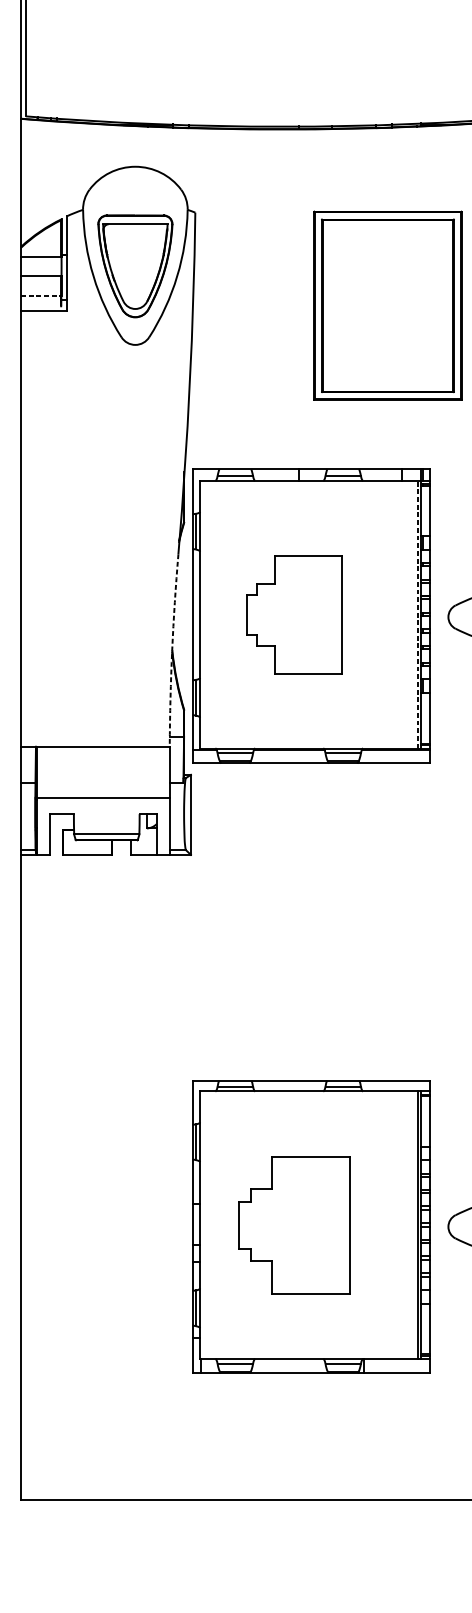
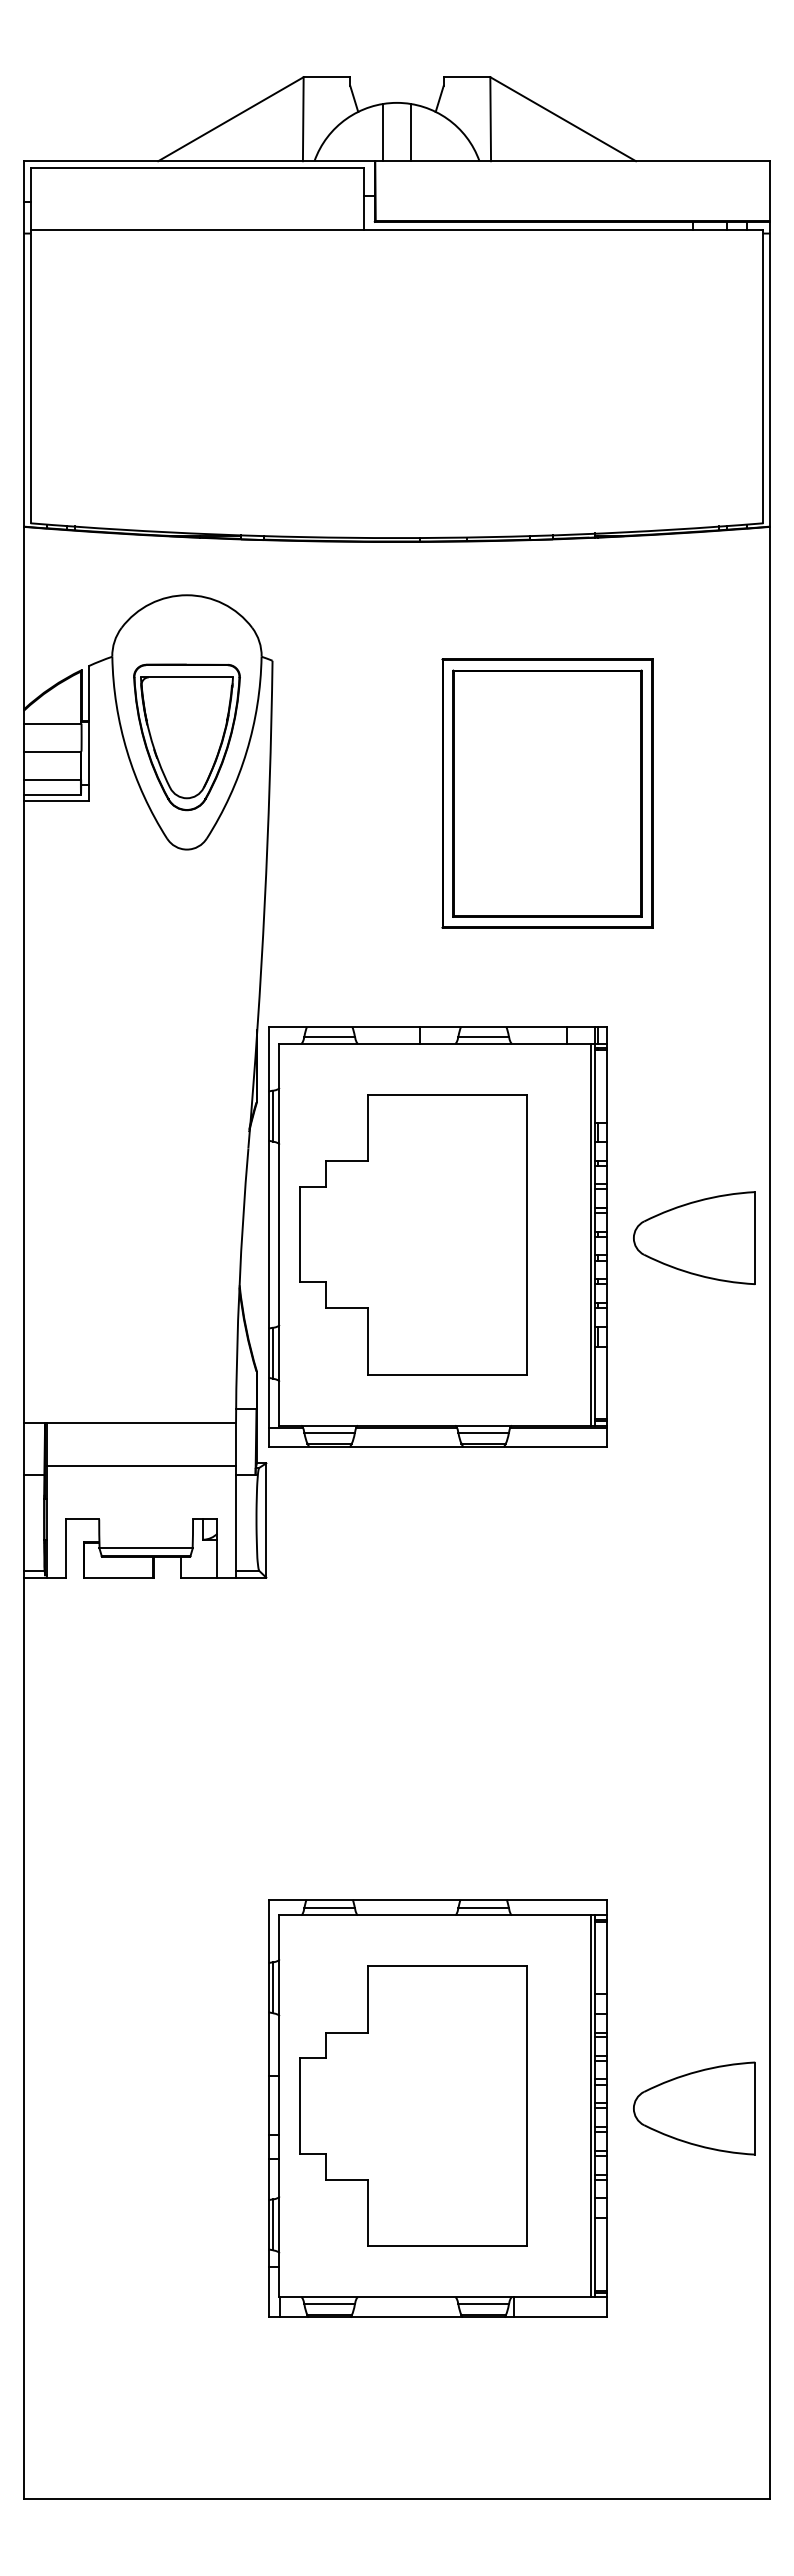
line: (41, 295) -> (52, 779), dashed -> solid
line: (41, 306) -> (52, 794), added
part: (294, 614) -> (413, 1234), size x1.67
line: (418, 614) -> (590, 1234), dashed -> solid
arc: (172, 650) -> (239, 1285), dashed -> solid
line: (102, 798) -> (140, 1465), moved
part: (294, 1224) -> (413, 2105), size x1.43

